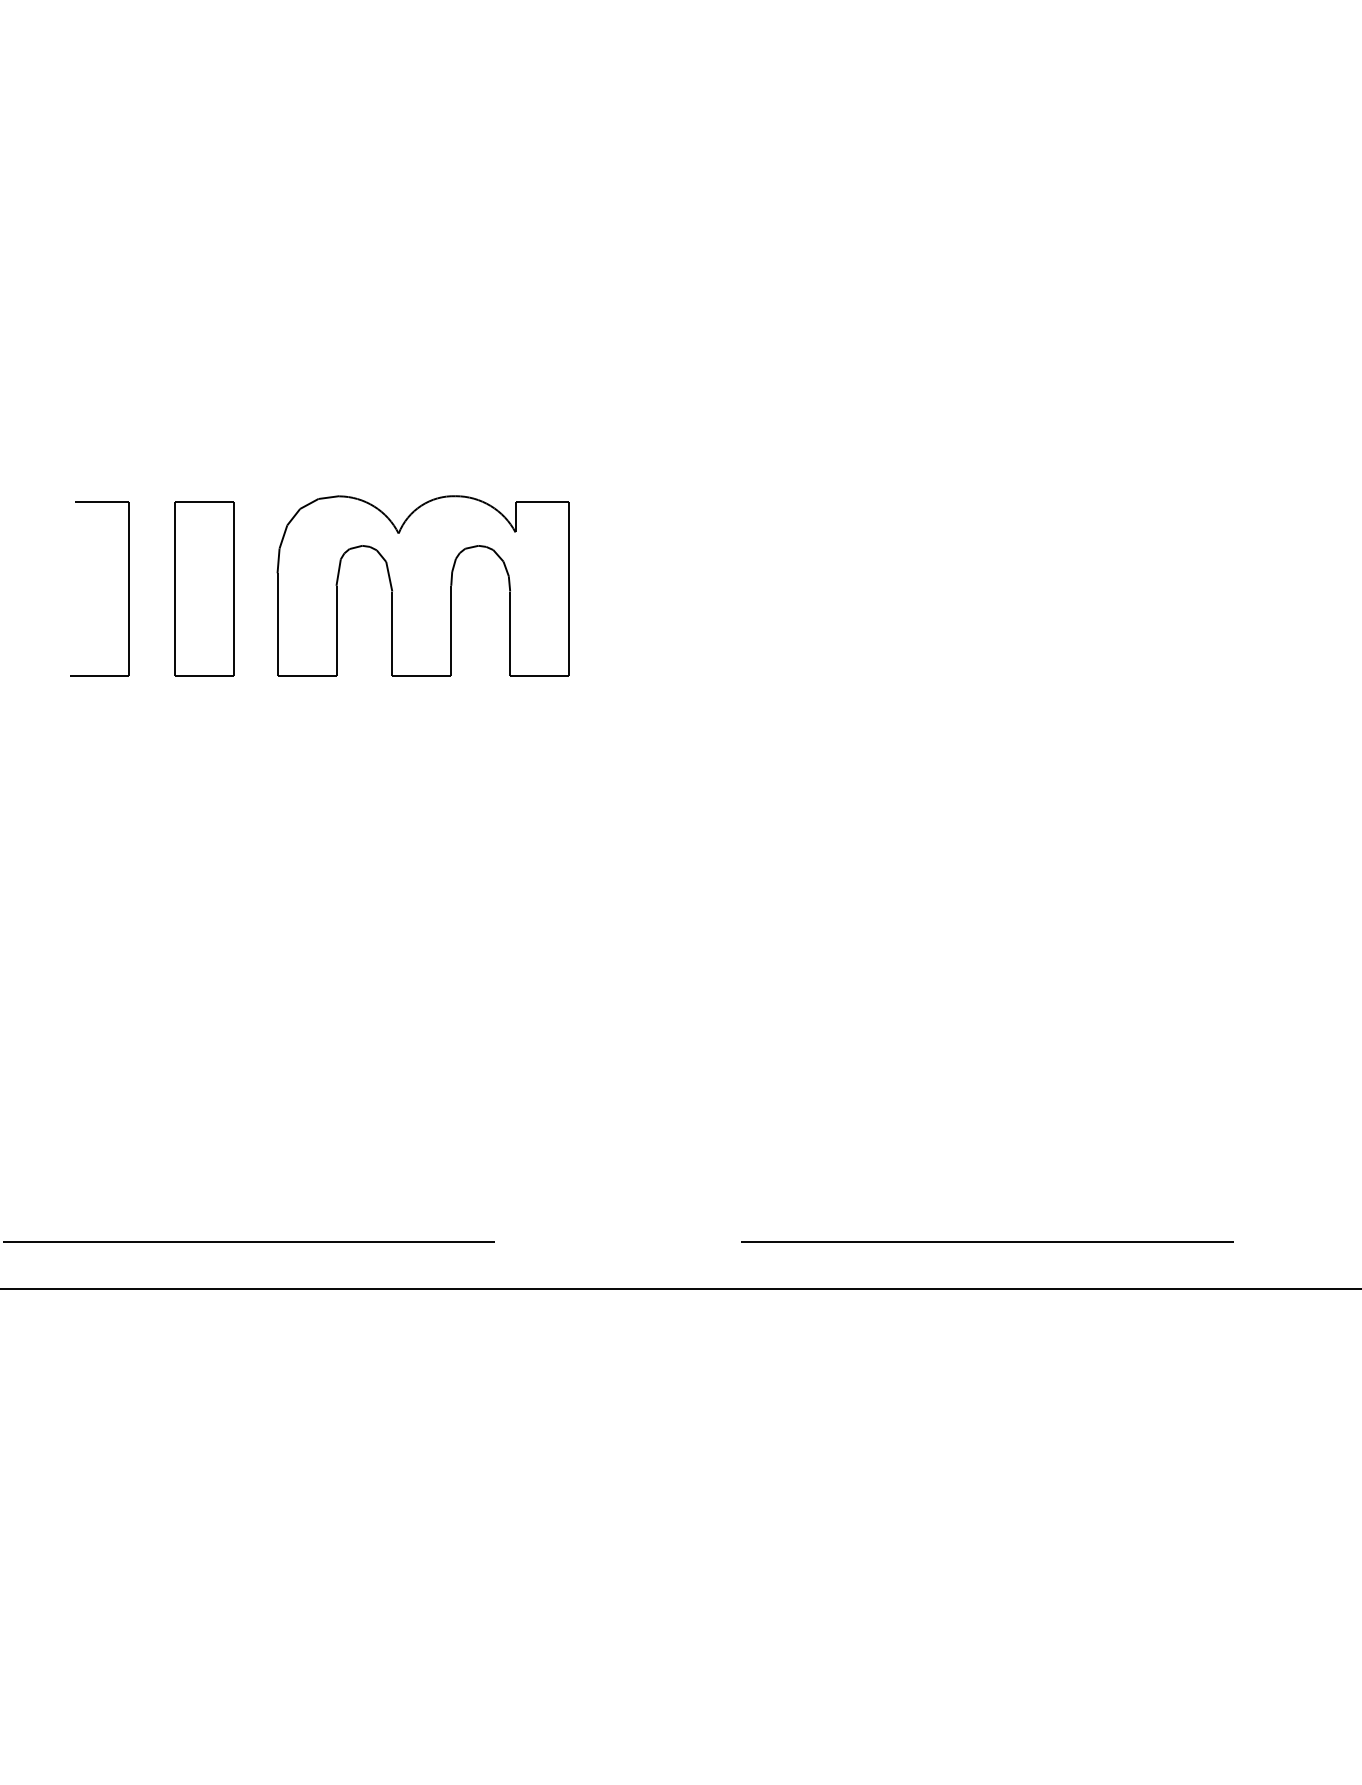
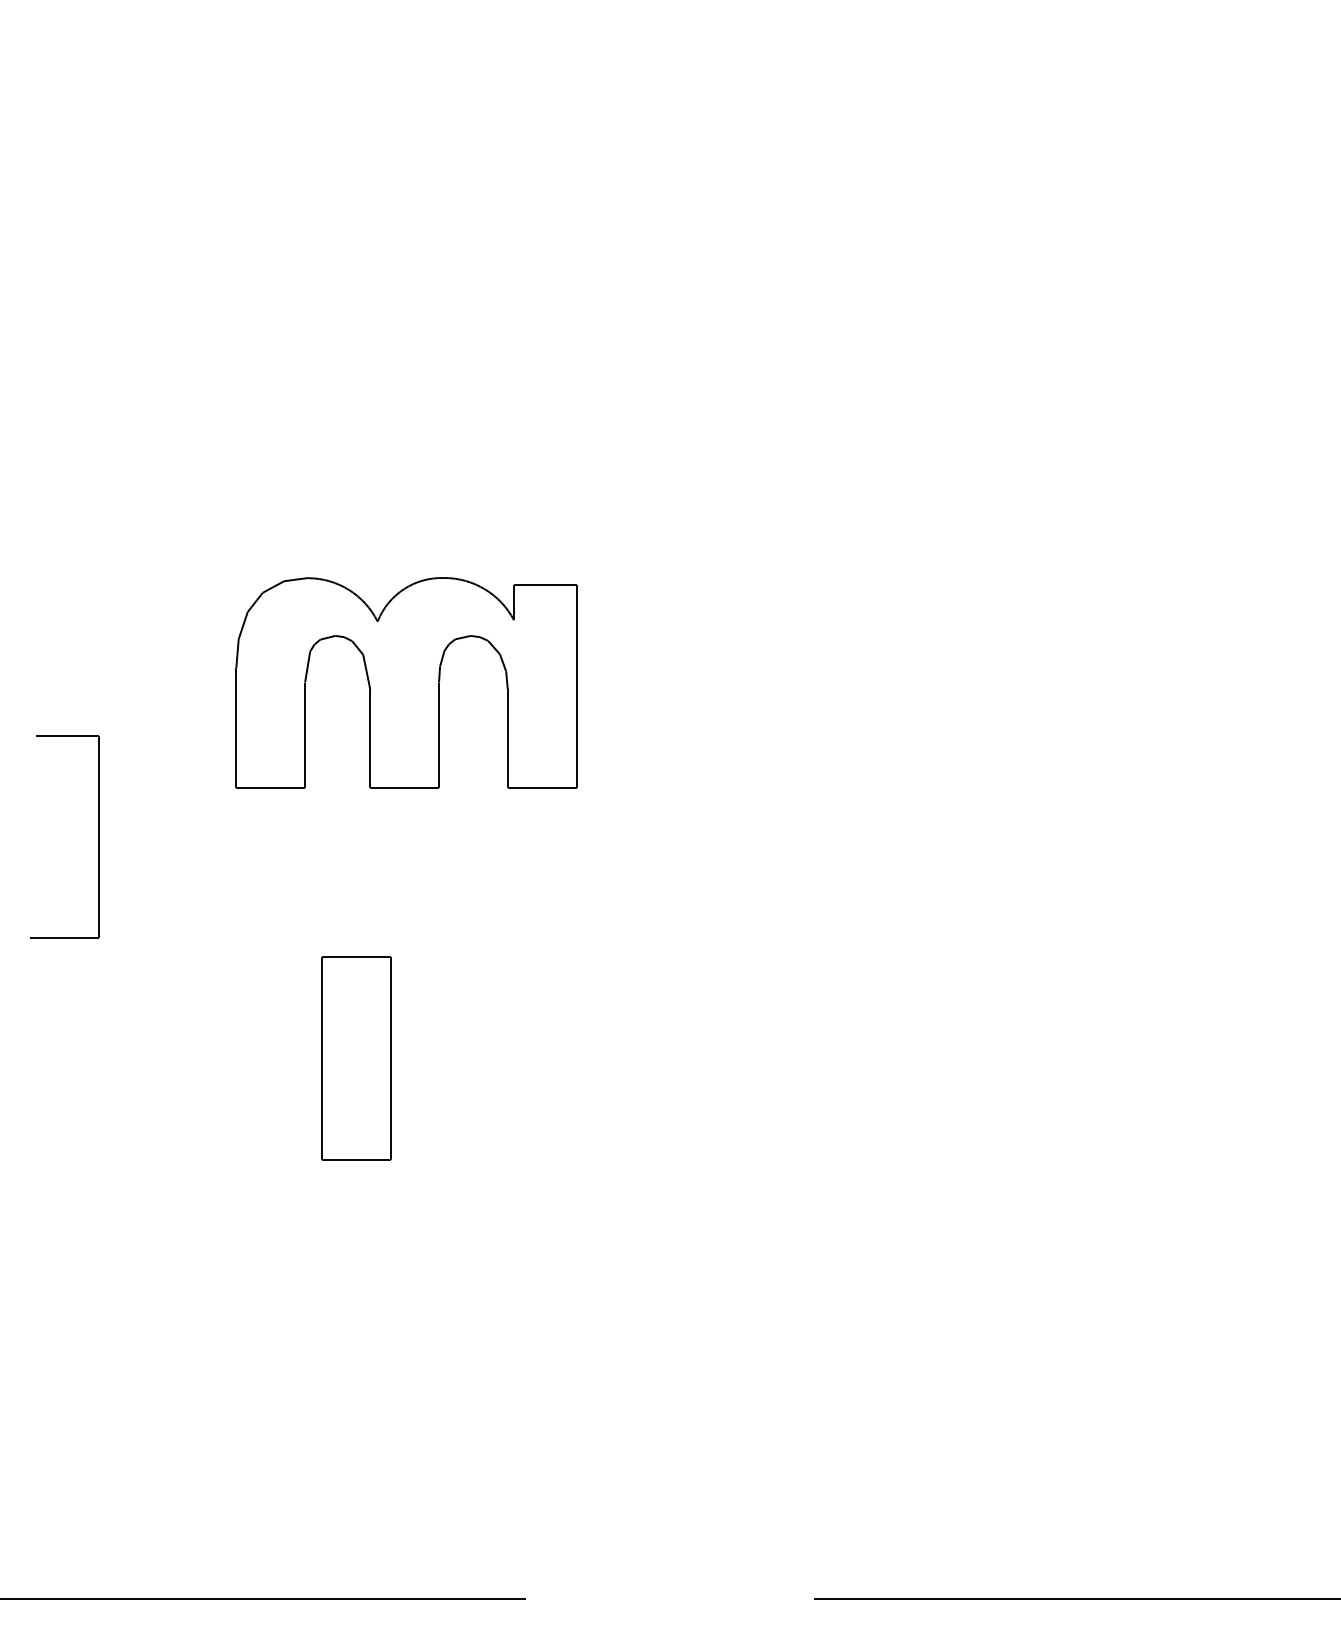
part: (422, 585) -> (405, 682), moved
part: (204, 588) -> (356, 1057), moved

